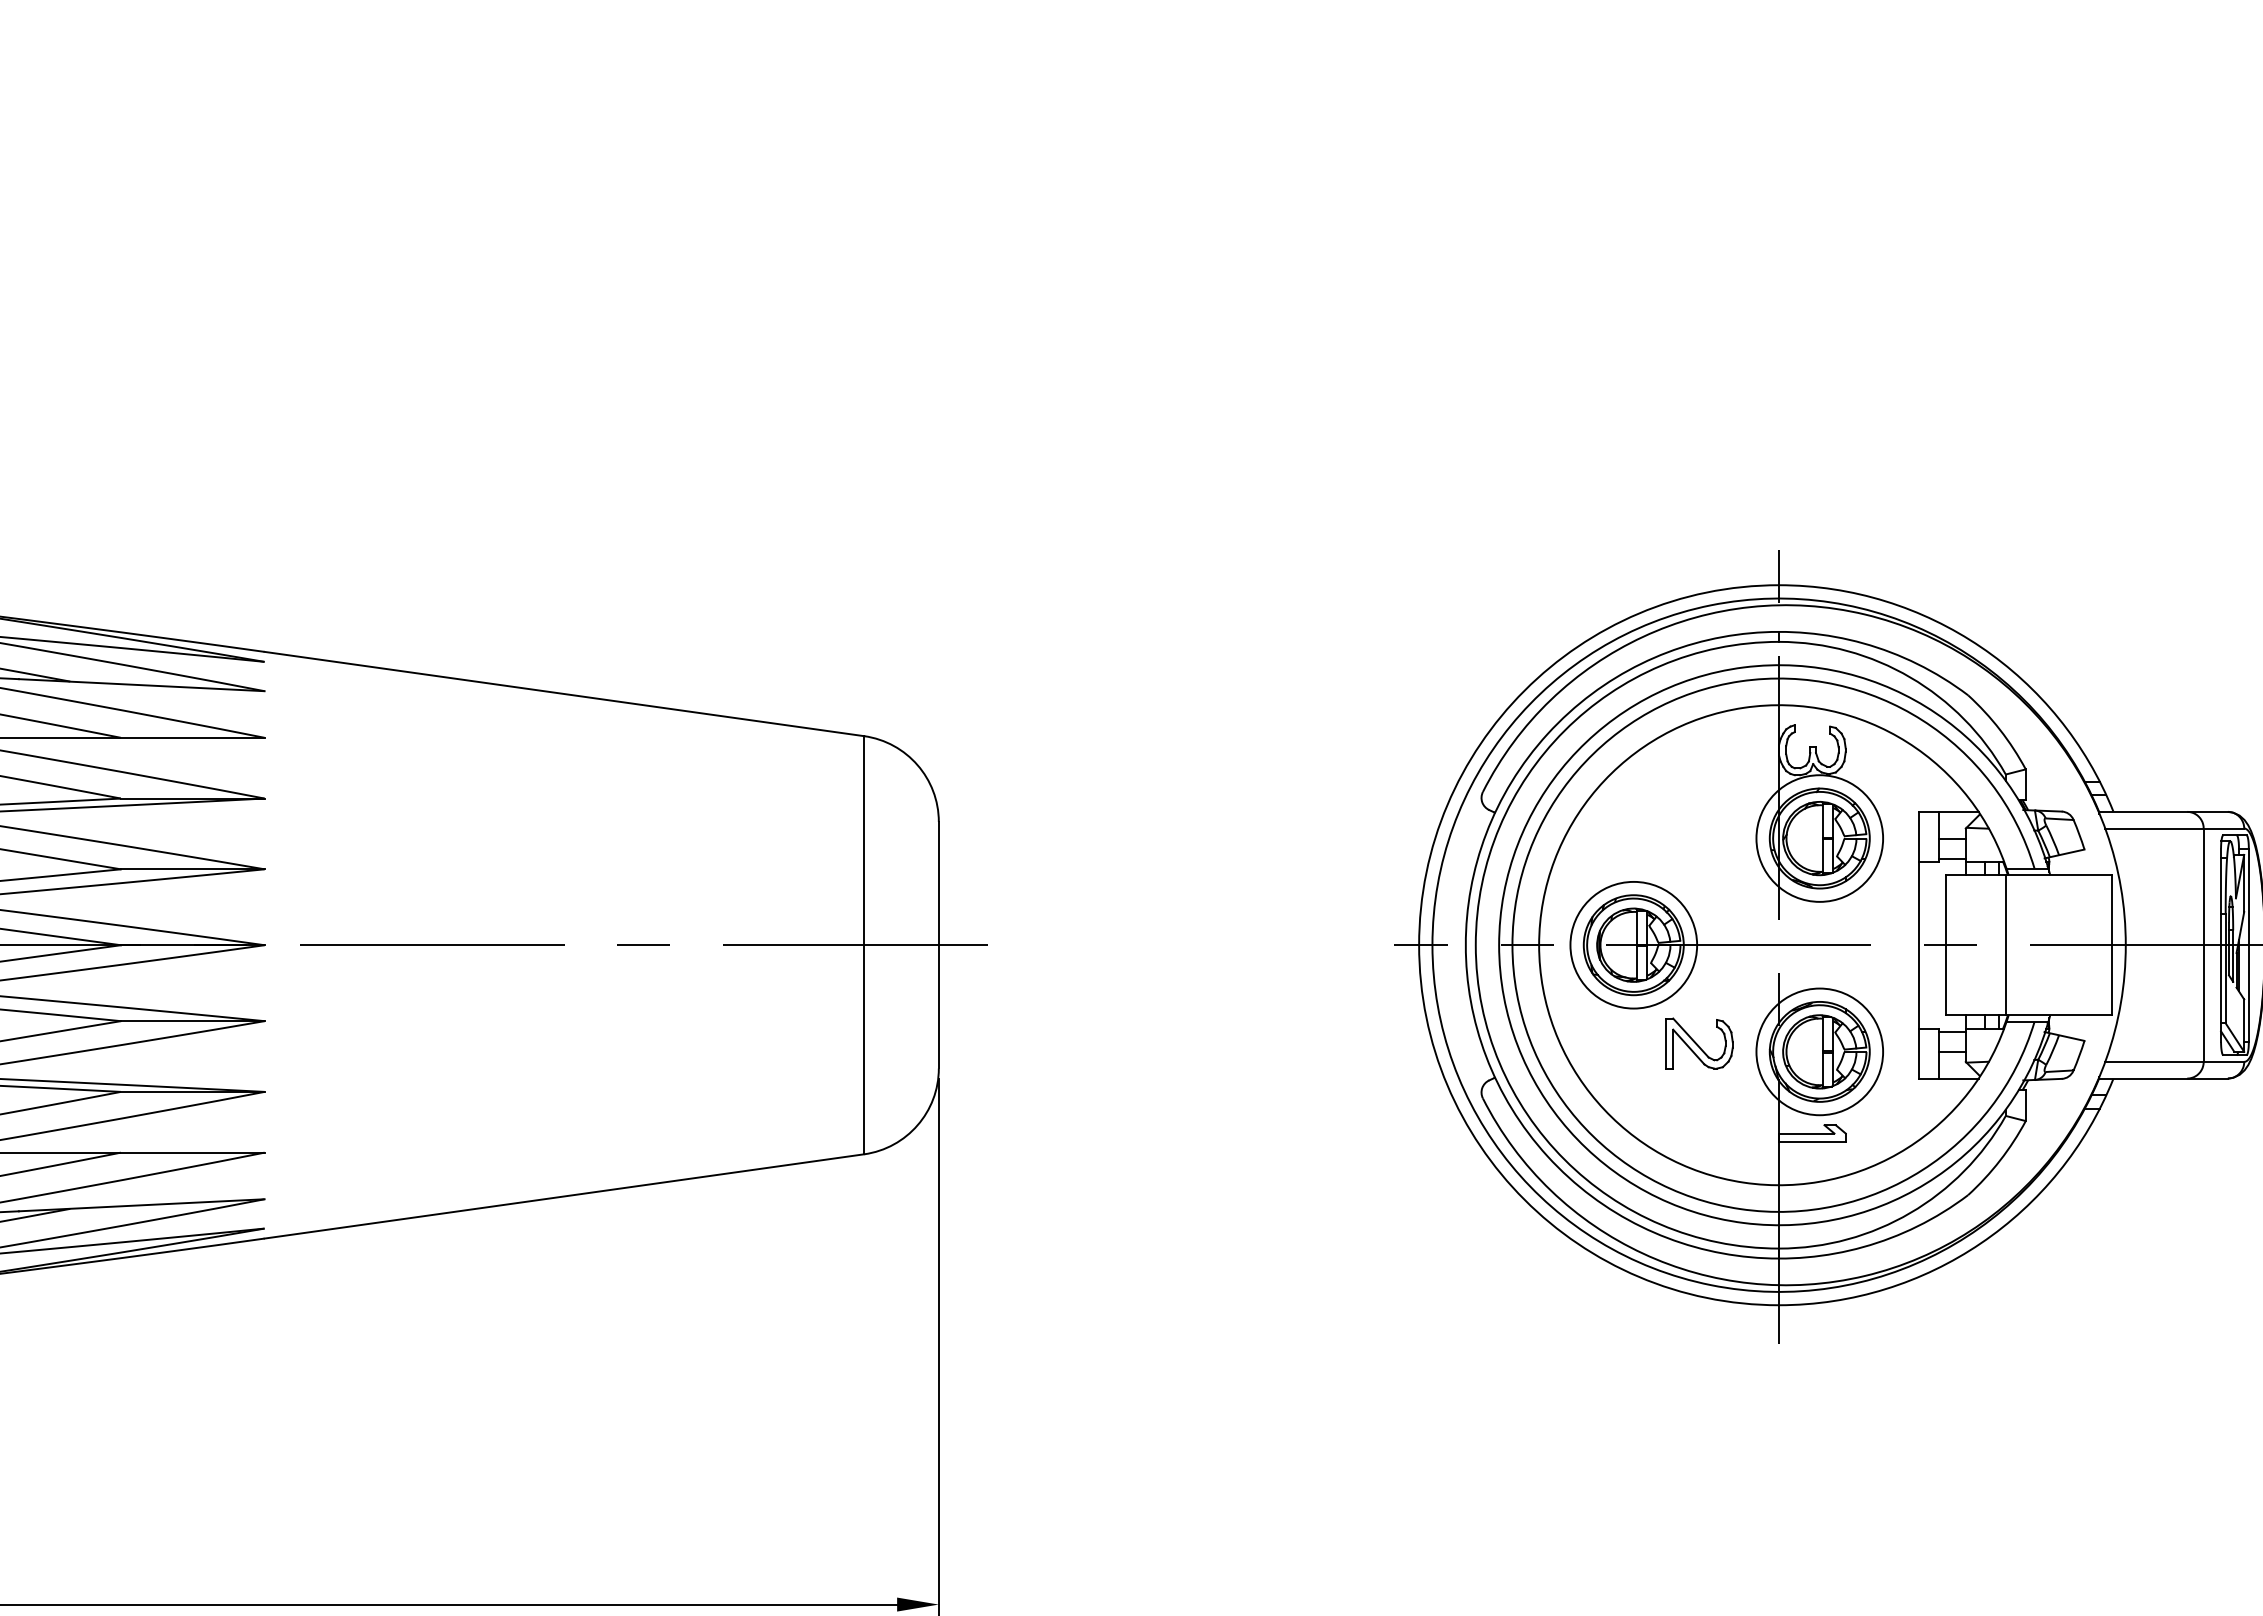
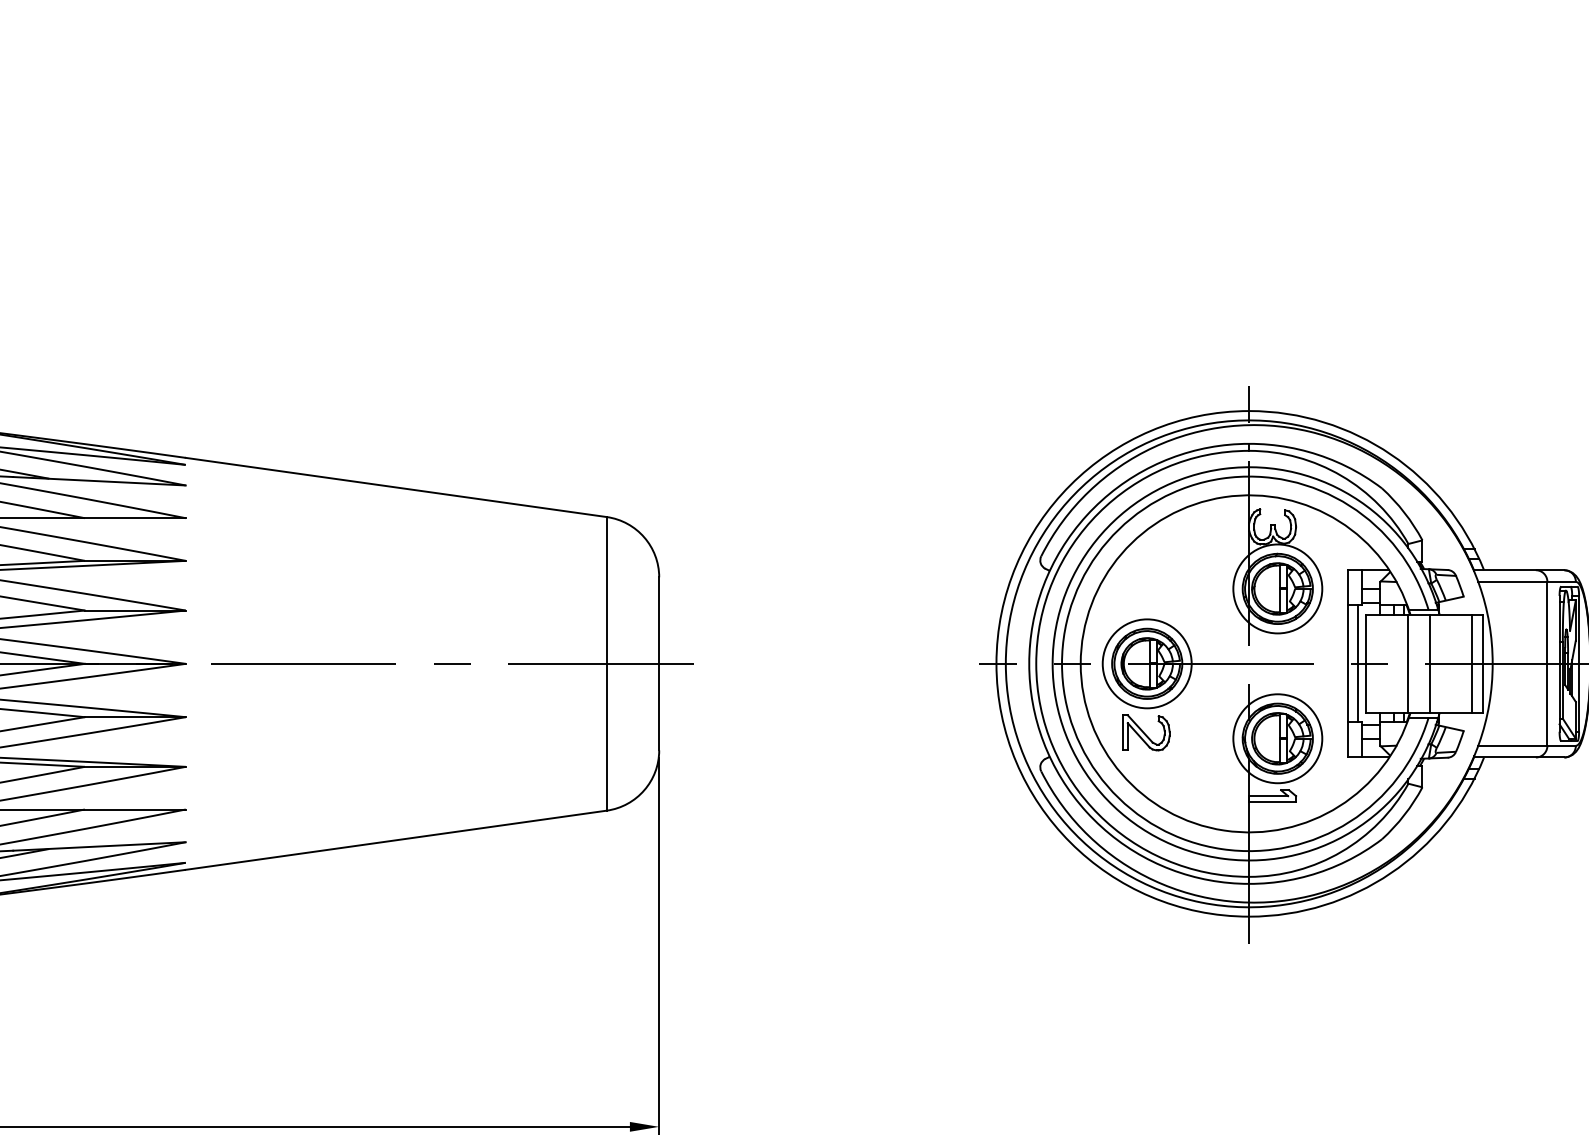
line: (1934, 944) -> (1358, 663), added
line: (2035, 945) -> (1429, 664), added
line: (2095, 945) -> (1471, 664), added
part: (1699, 1043) -> (1146, 732), moved

